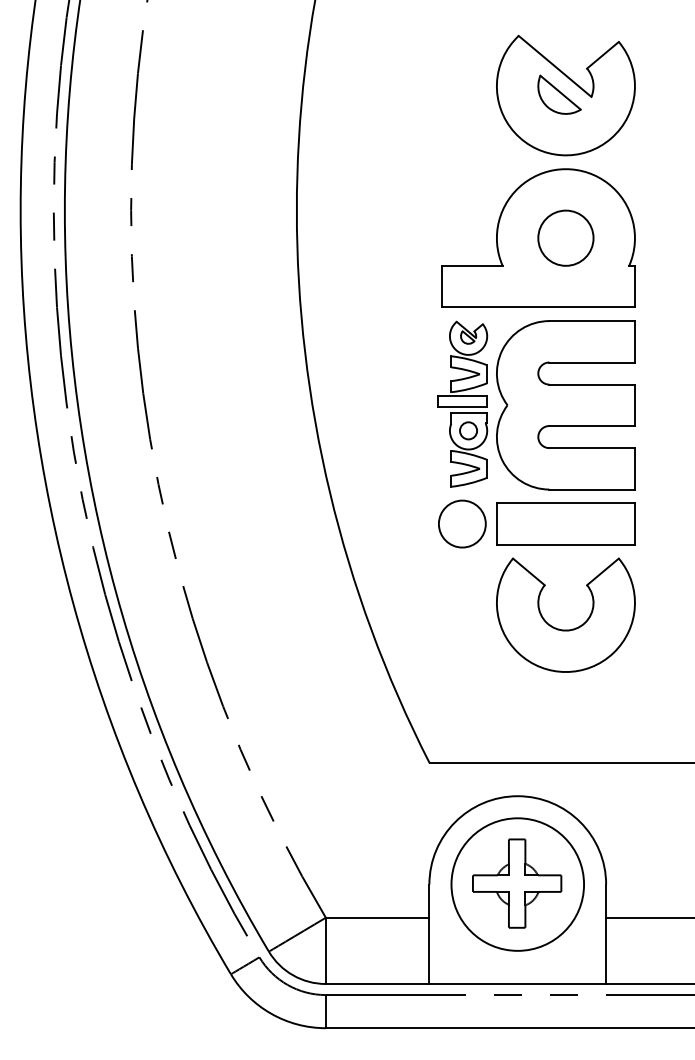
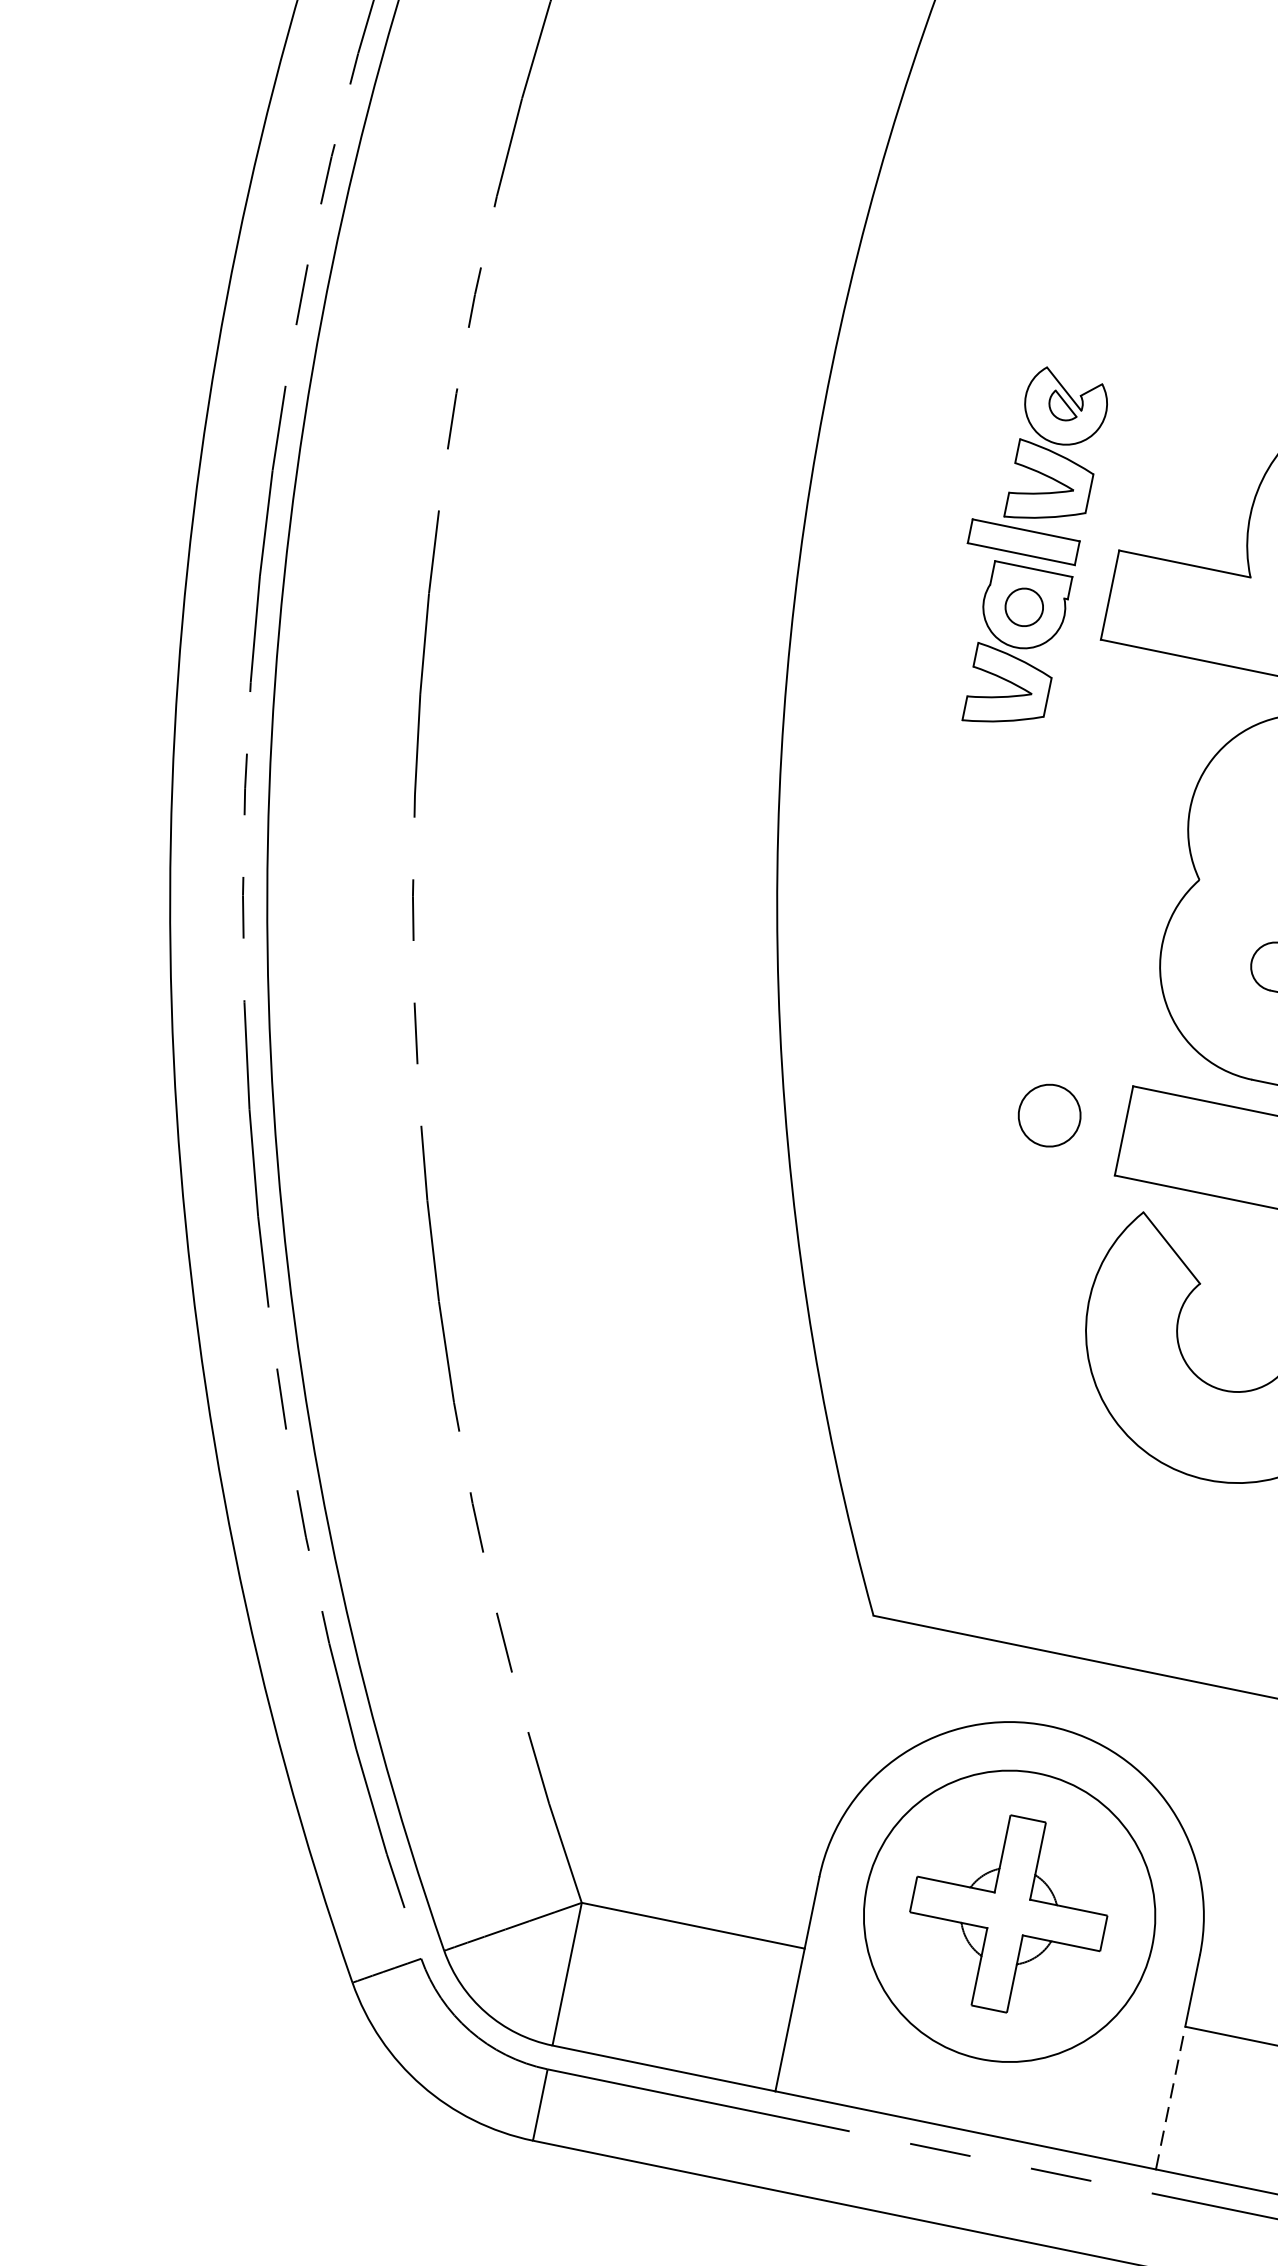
part: (462, 403) -> (1023, 545), moved
circle: (461, 523) -> (1048, 1114), size x0.6
line: (606, 950) -> (1171, 2097), solid -> dashed

